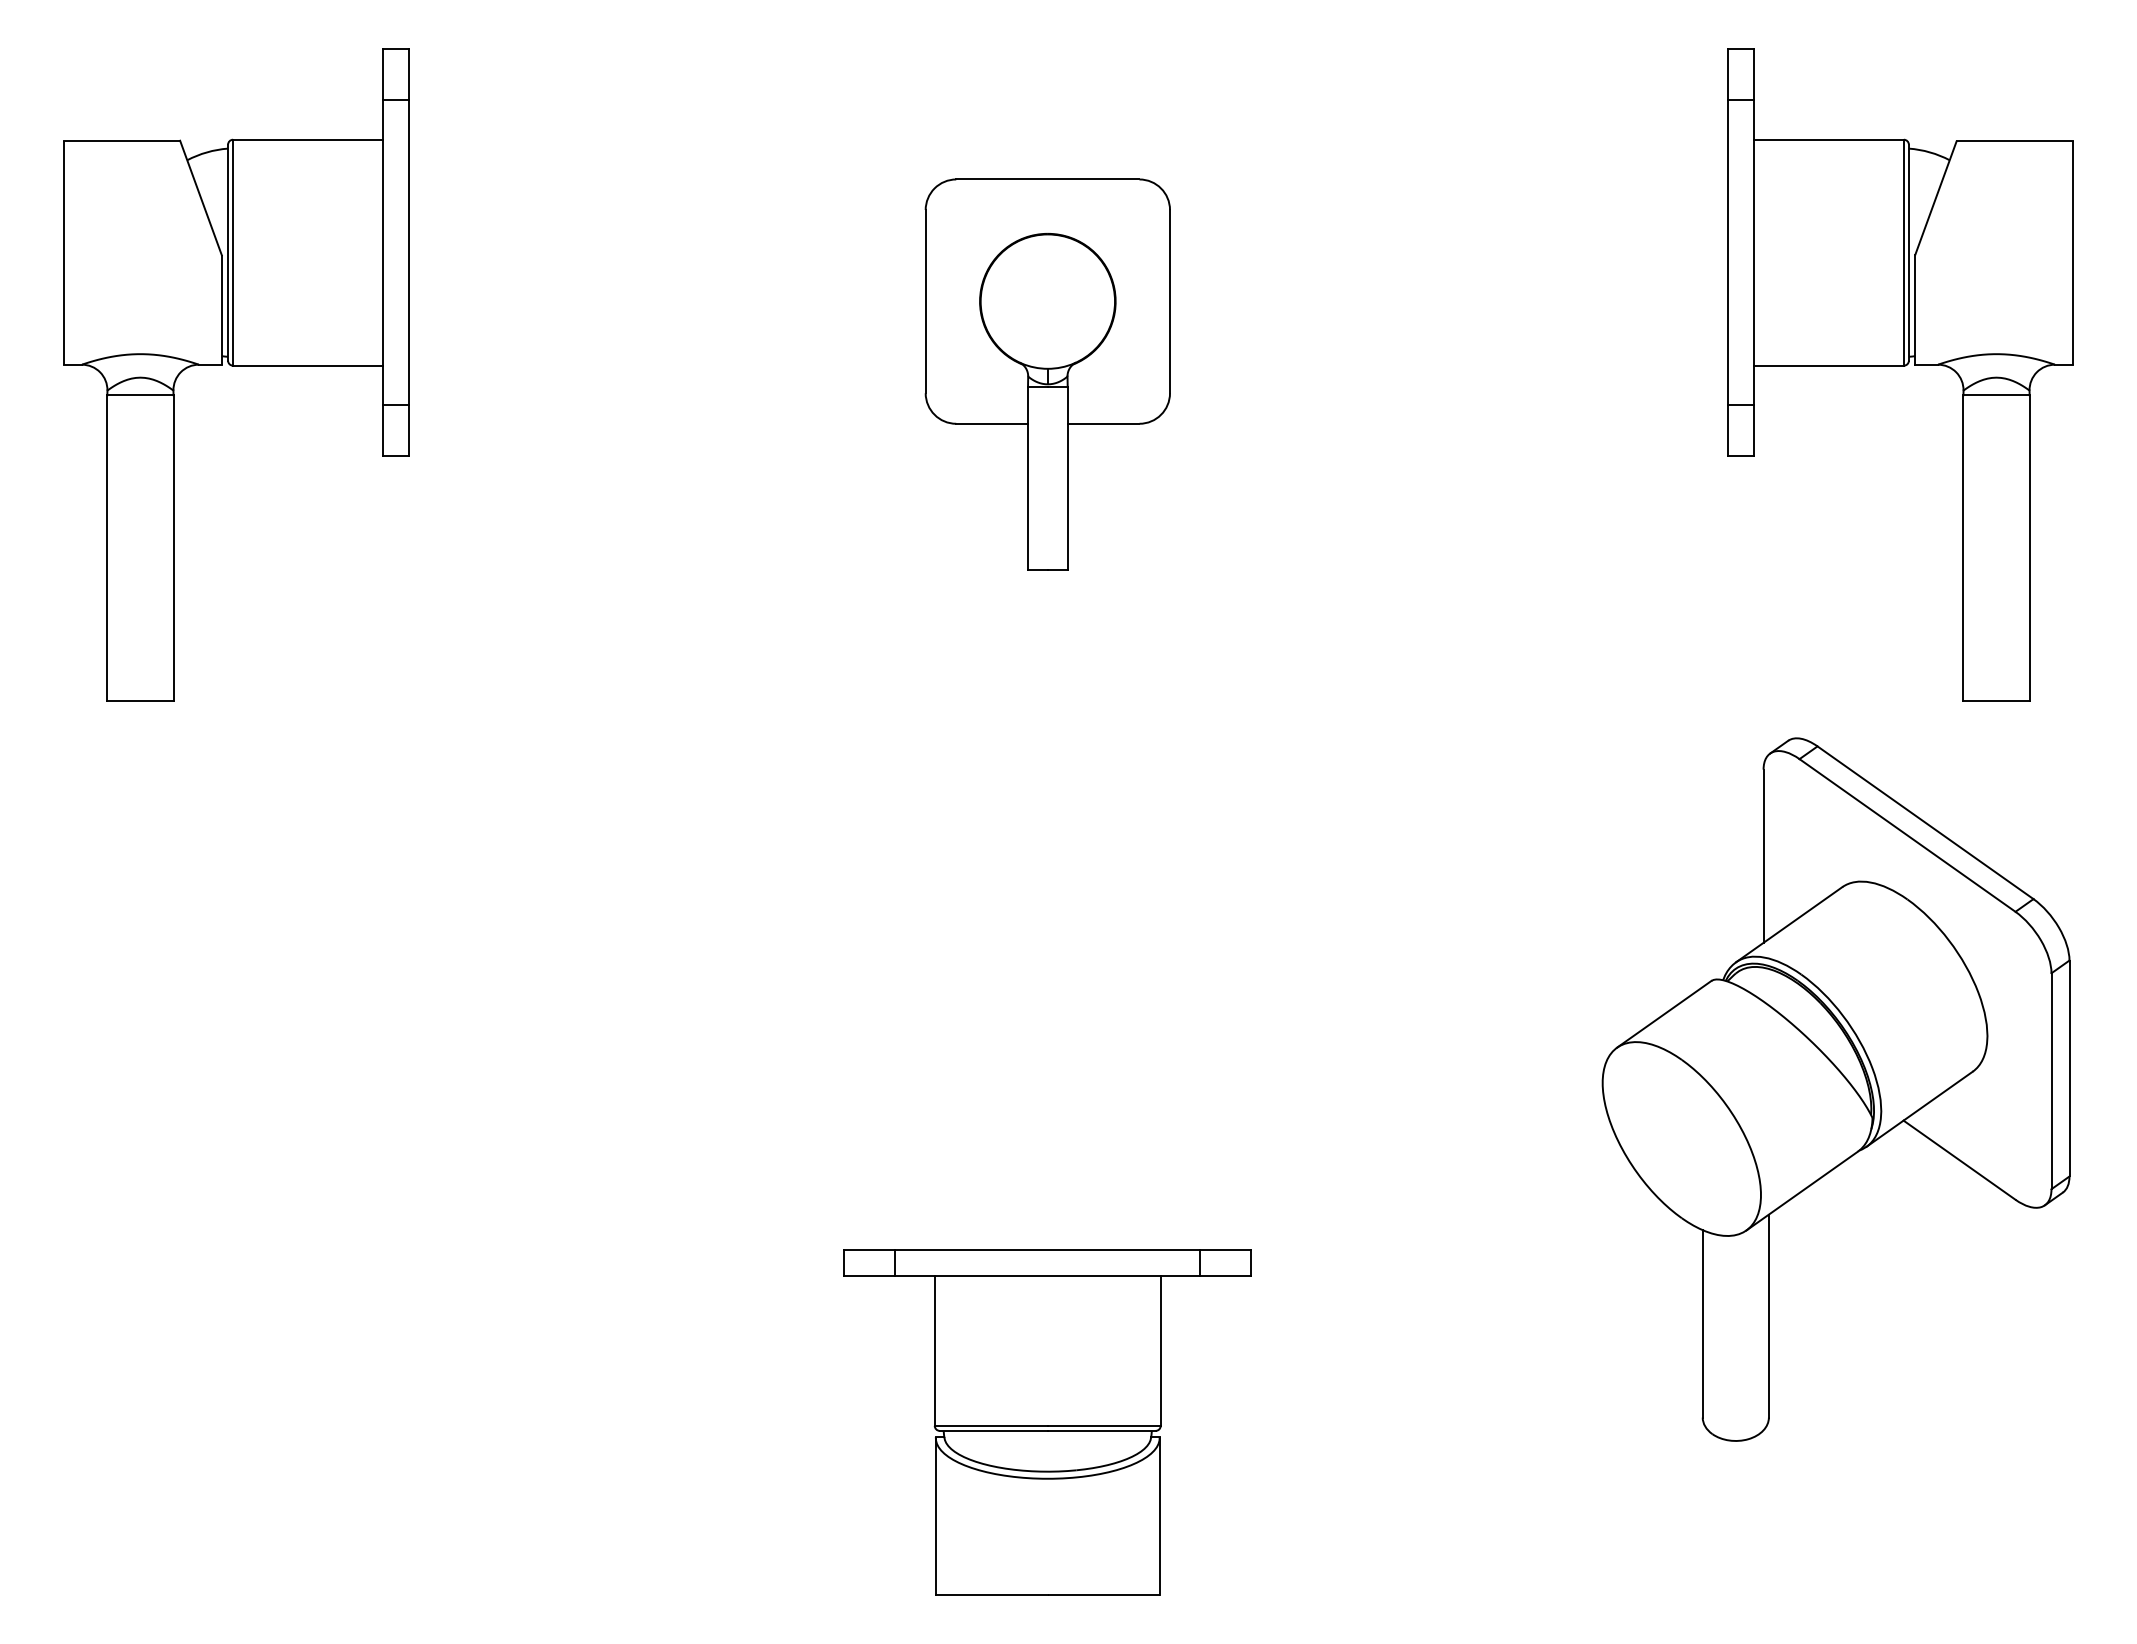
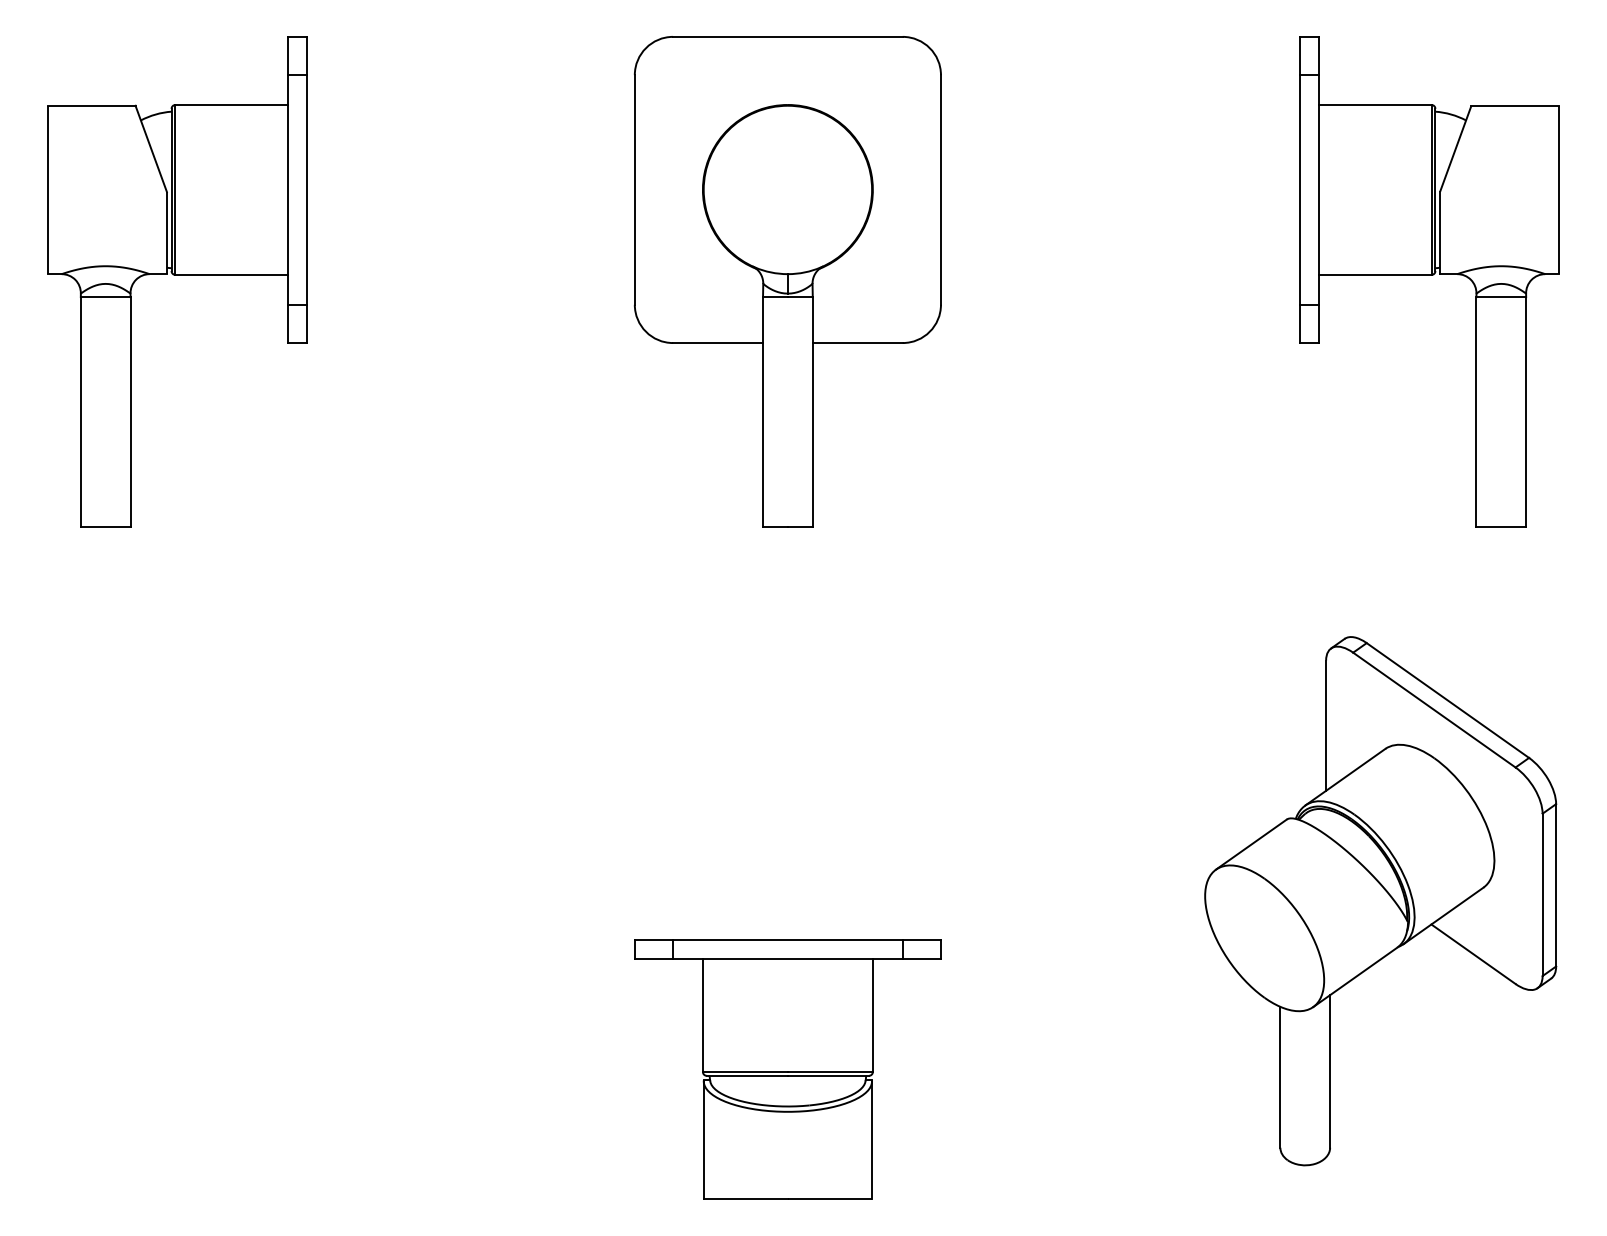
part: (1047, 374) -> (787, 281), size x1.67
part: (1835, 1089) -> (1380, 901), moved

